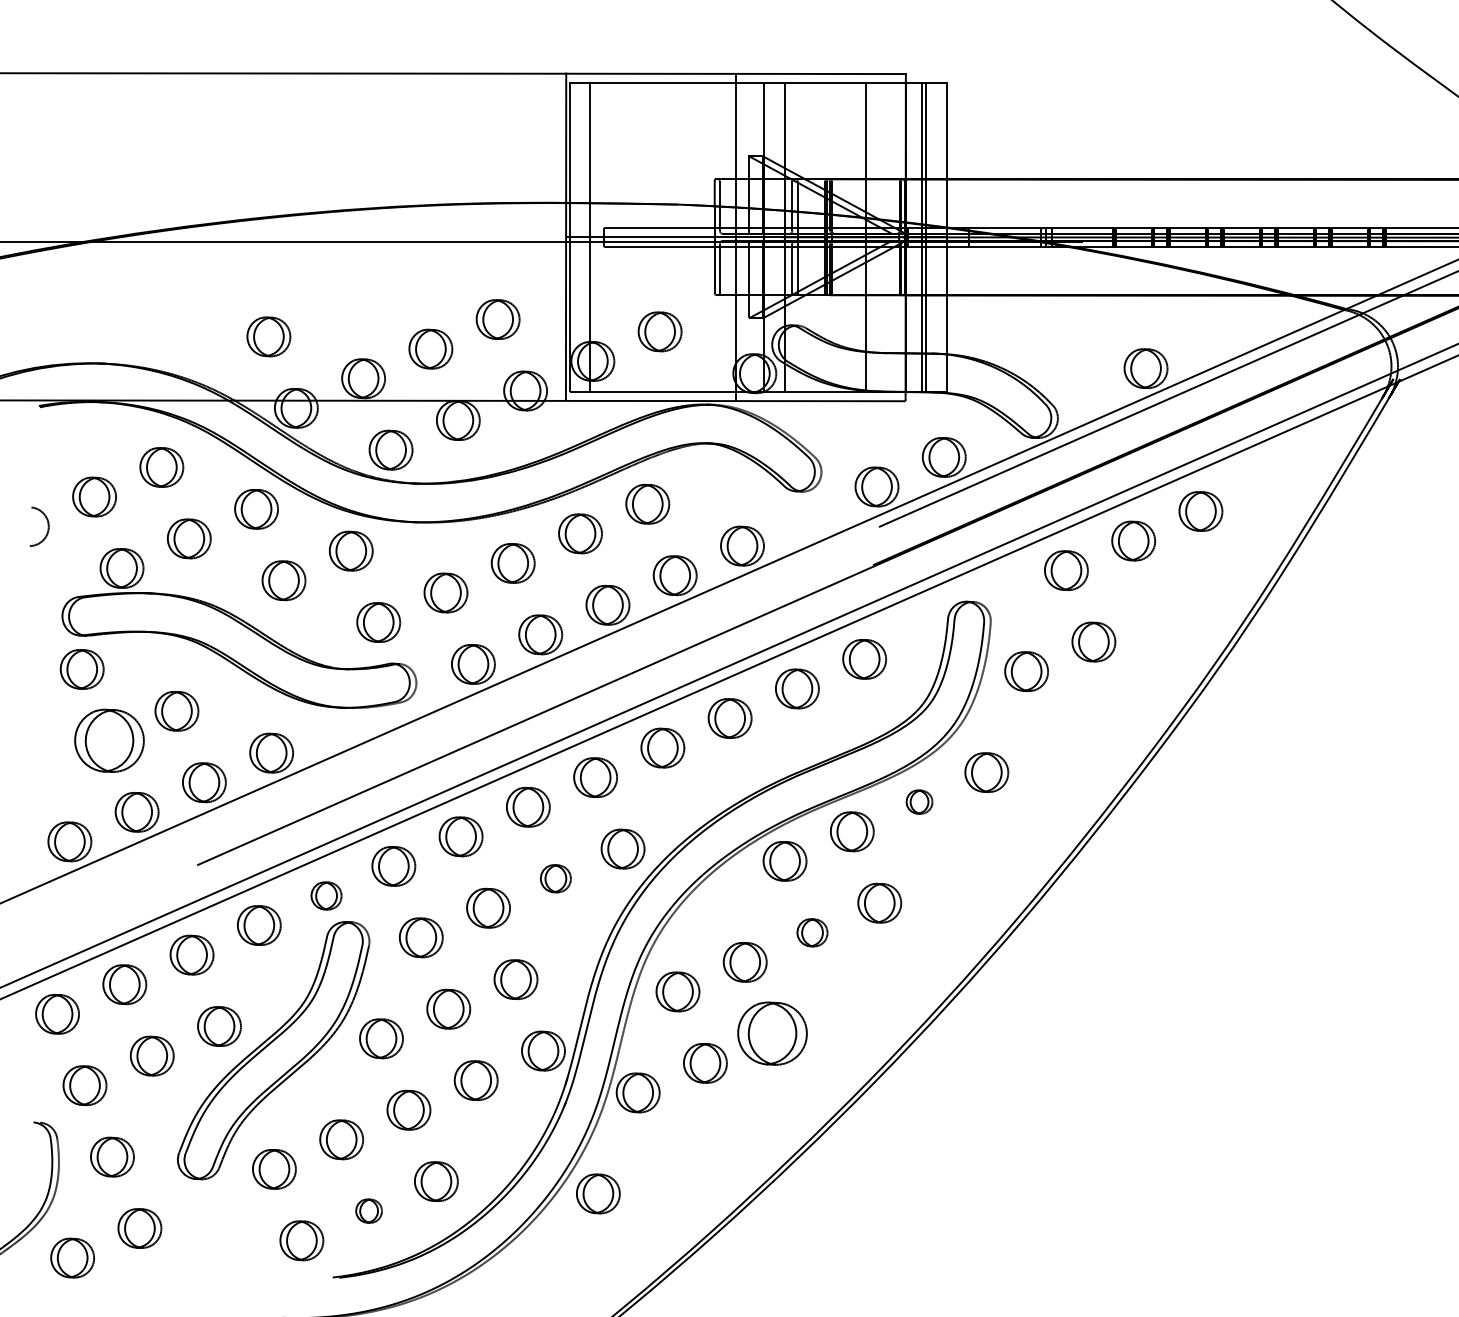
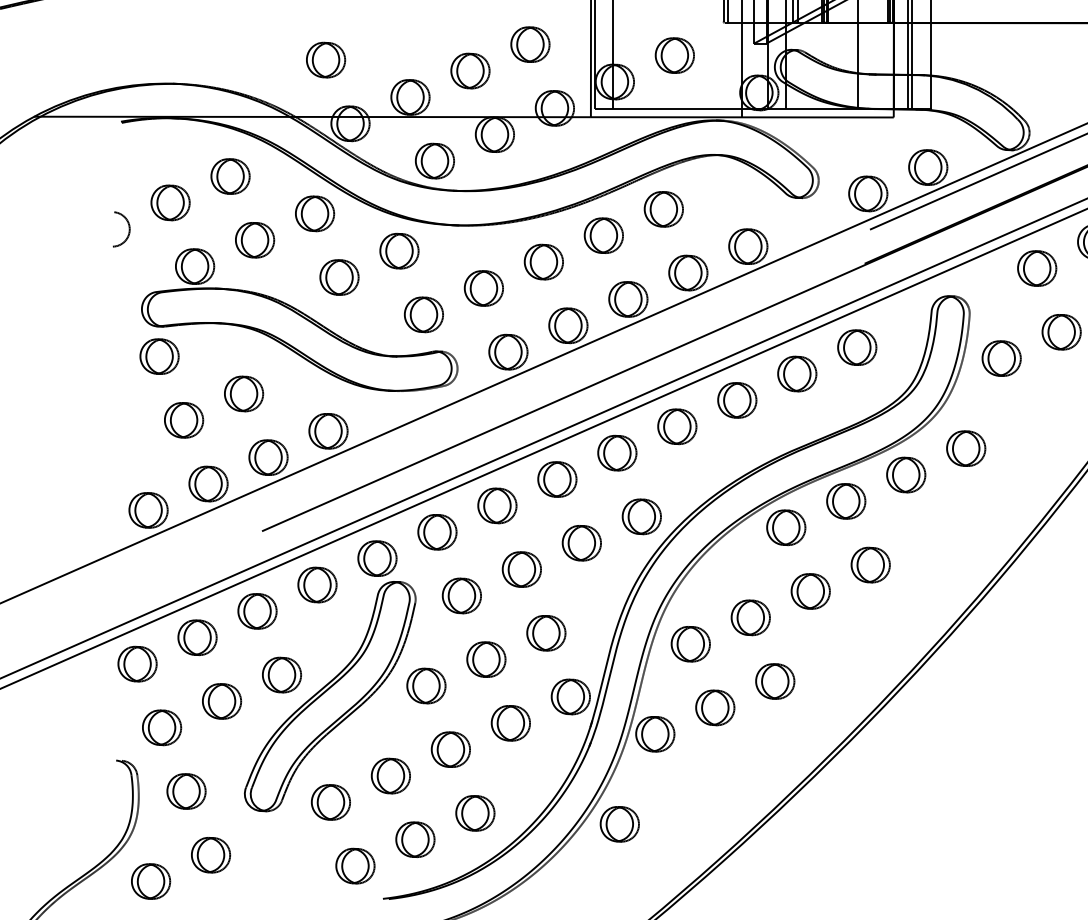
part: (109, 740) -> (183, 420), size x0.62
part: (919, 801) -> (906, 474), size x1.67
part: (555, 878) -> (581, 543), size x1.43
part: (326, 895) -> (377, 558), size x1.43
part: (812, 932) -> (810, 591), size x1.43
part: (772, 1033) -> (775, 681), size x0.62
part: (368, 1210) -> (414, 839), size x1.67

